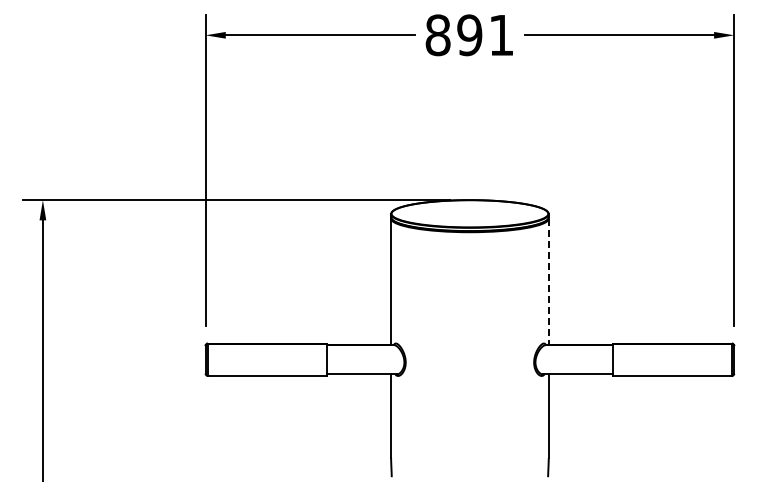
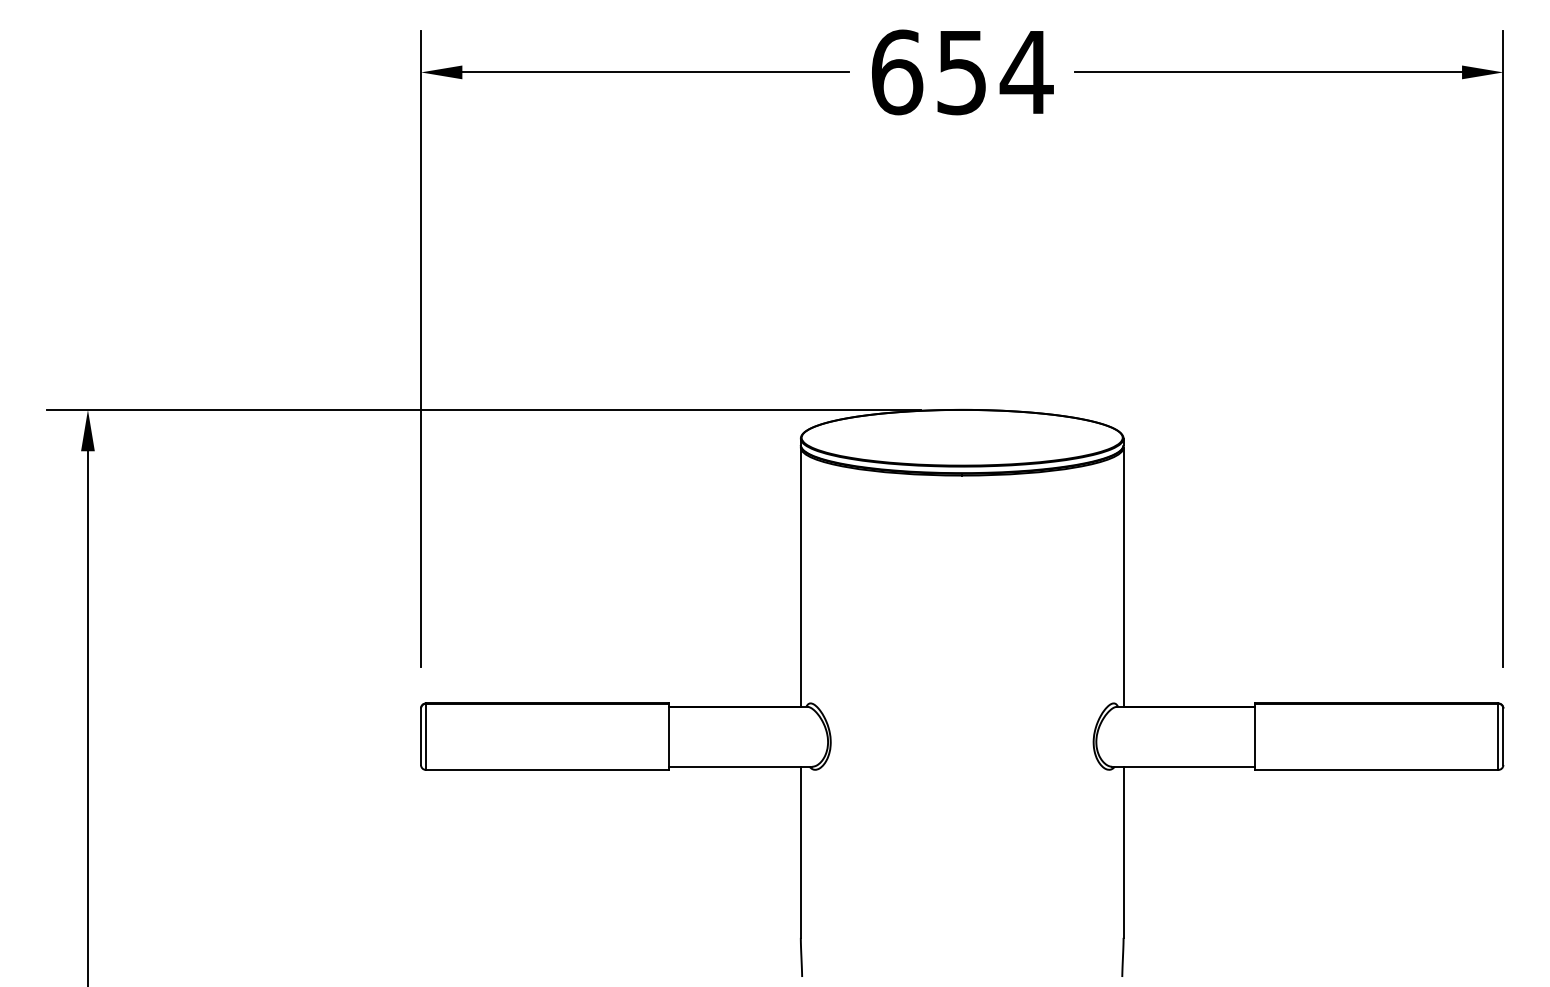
text: (469, 35) -> (961, 72), 891 -> 654
line: (548, 282) -> (1123, 578), dashed -> solid

